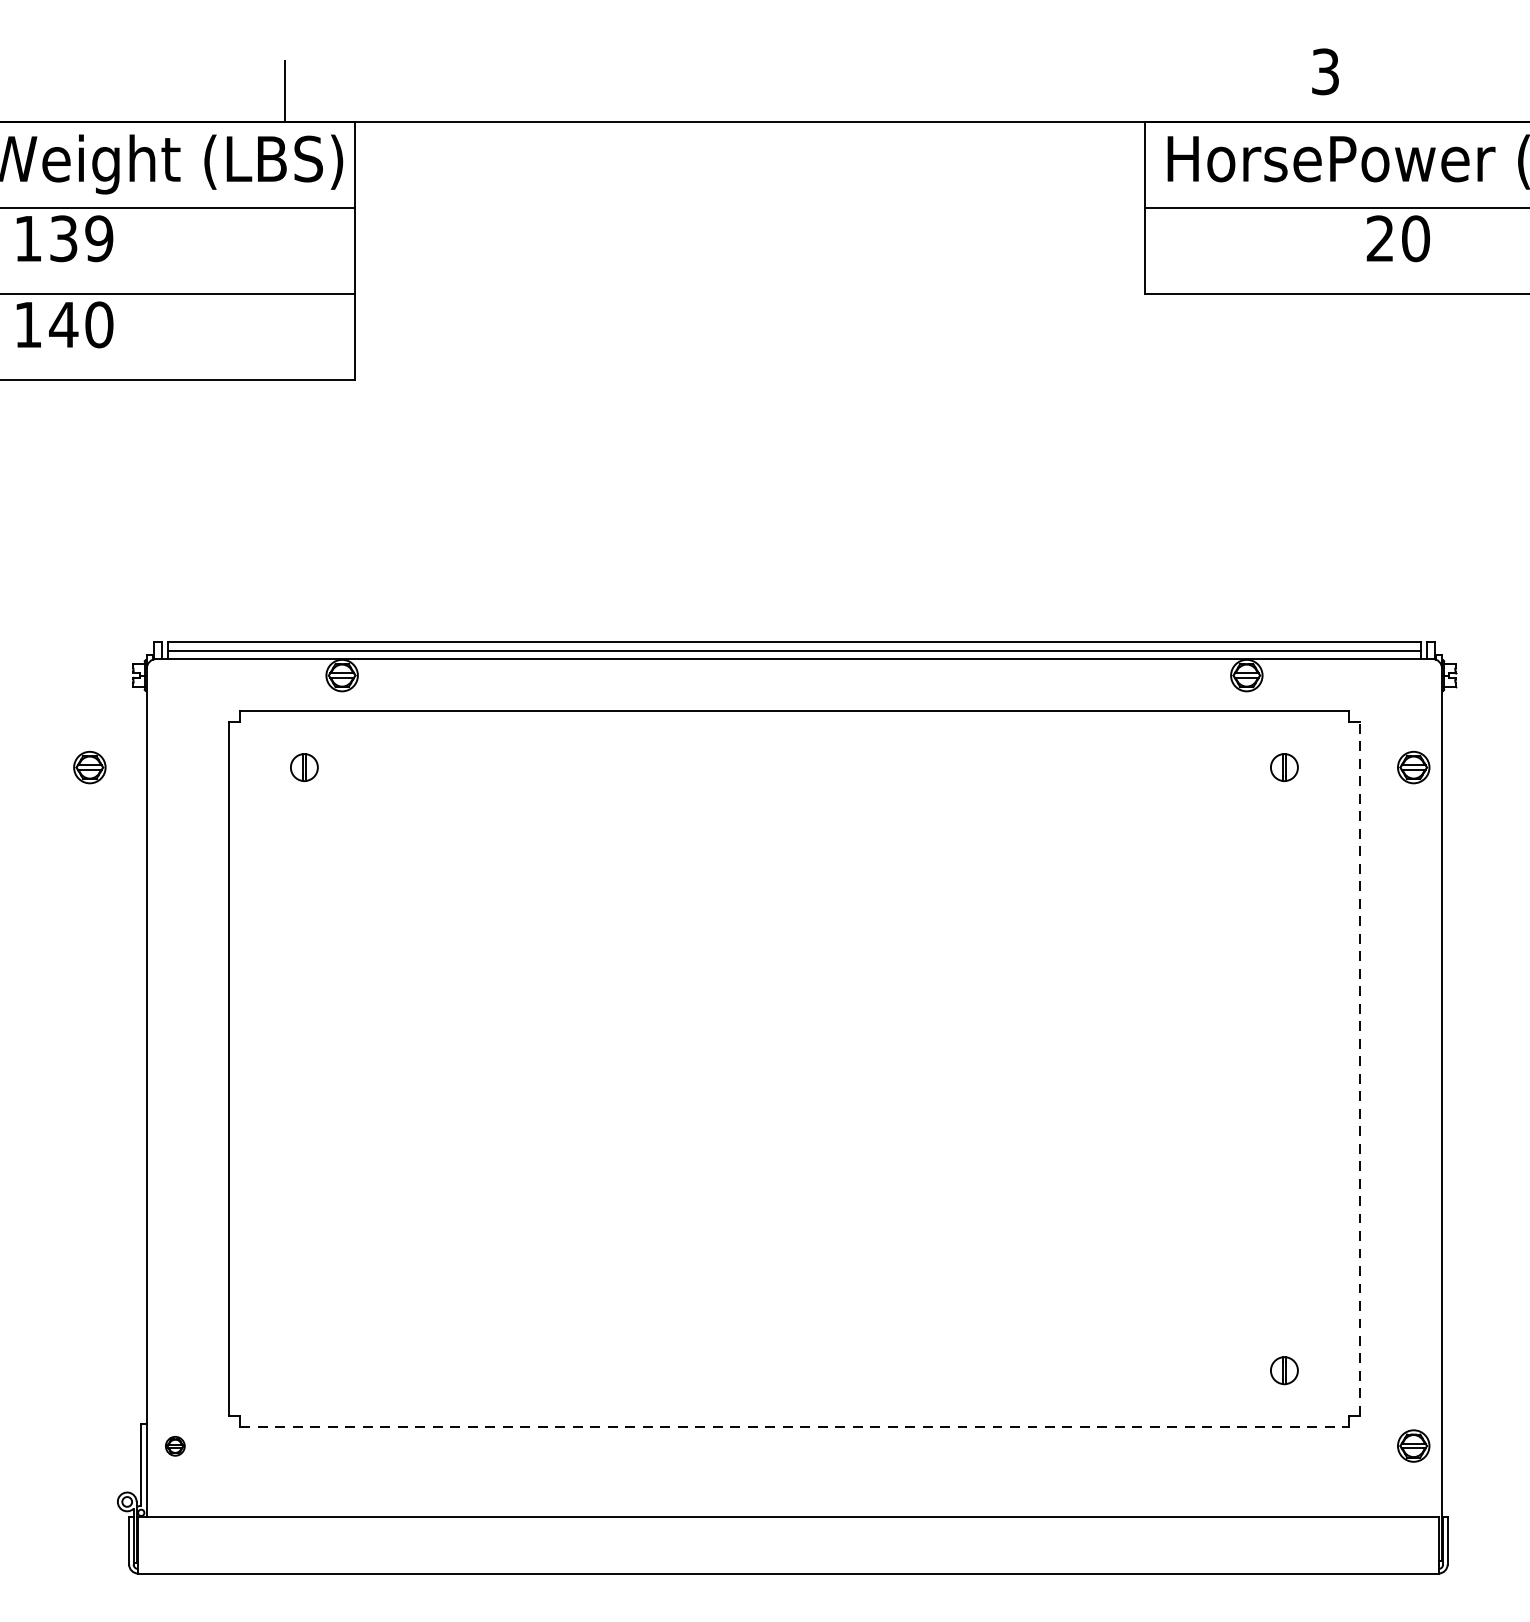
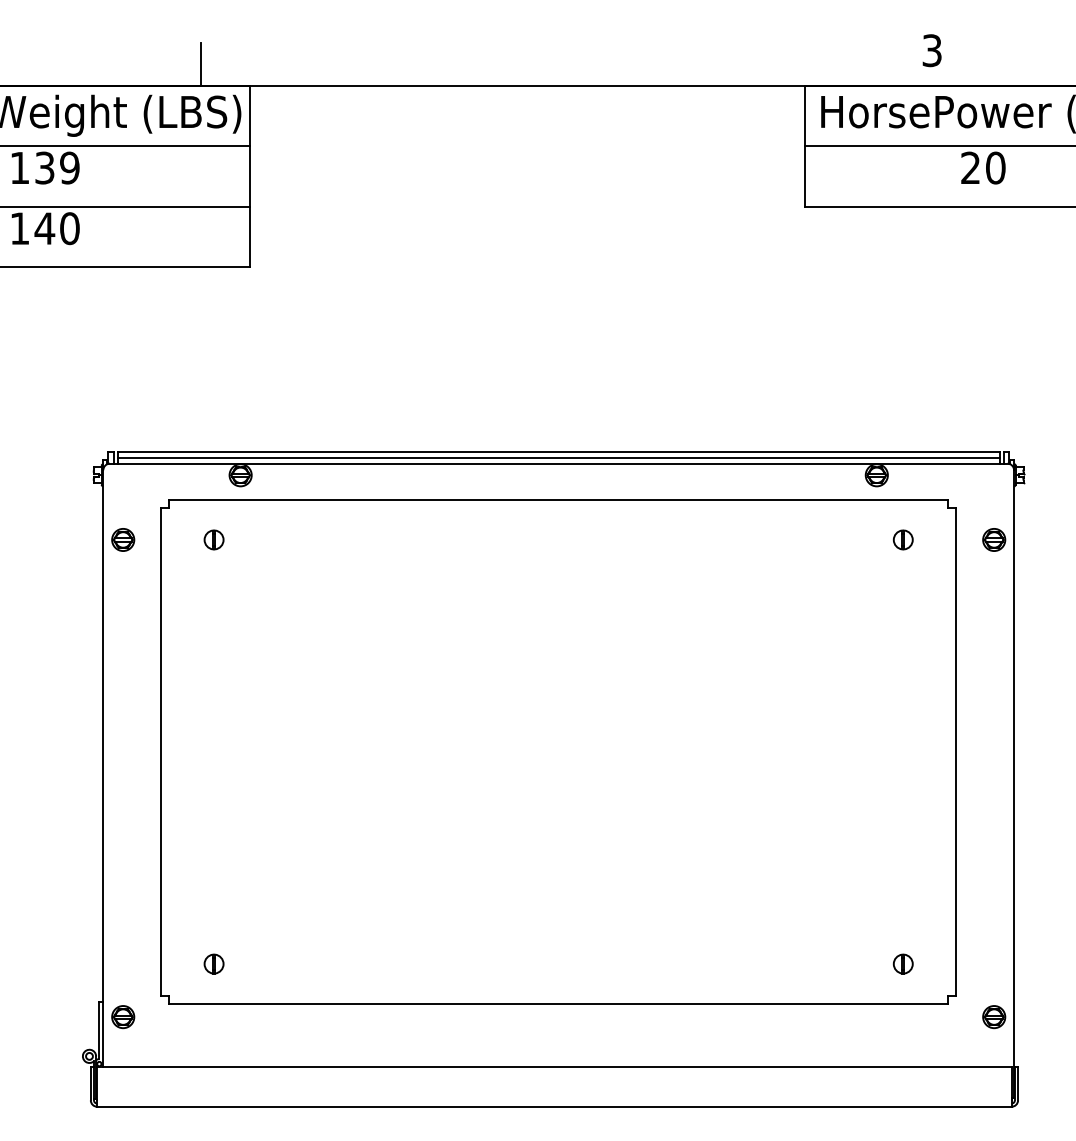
part: (90, 766) -> (123, 539), moved
line: (1360, 1069) -> (956, 752), dashed -> solid
part: (303, 1369) -> (213, 963), added
line: (794, 1426) -> (558, 1003), dashed -> solid
part: (175, 1446) -> (123, 1017), size x1.67

